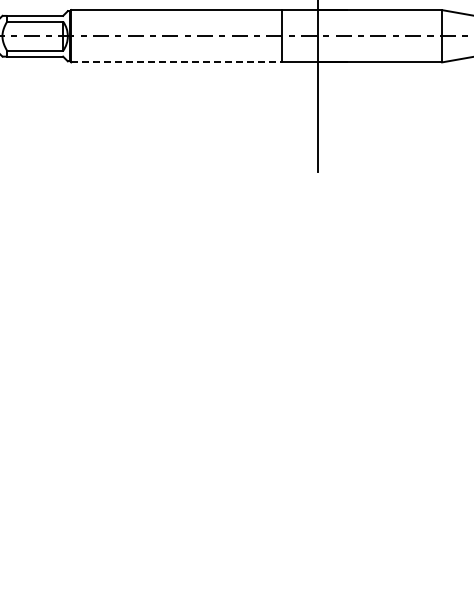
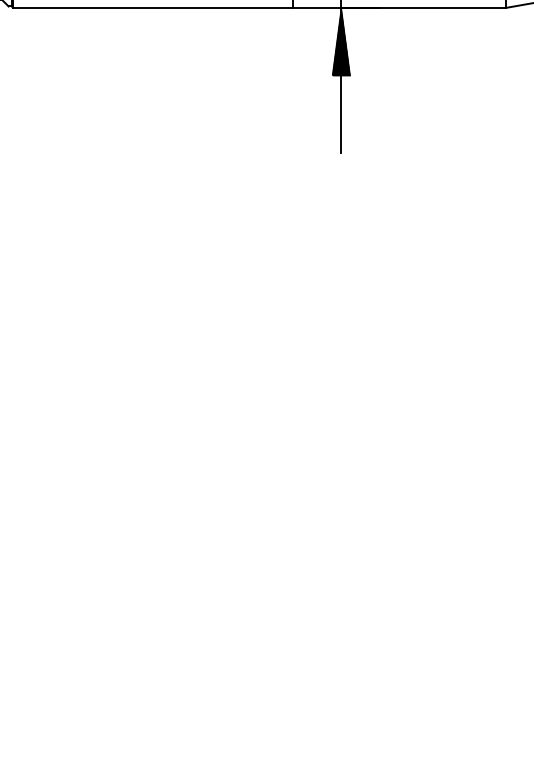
line: (177, 62) -> (154, 8), dashed -> solid
hatch: (317, 87) -> (340, 41), added

